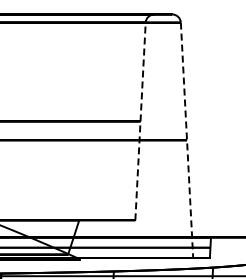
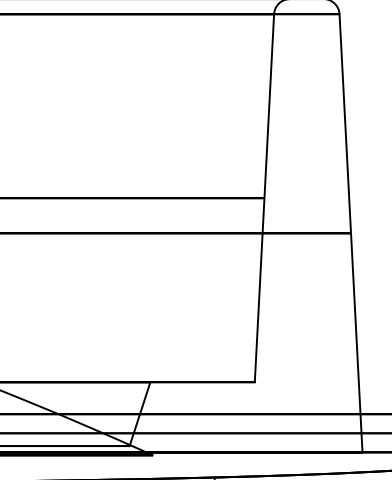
line: (140, 121) -> (264, 198), dashed -> solid
line: (187, 140) -> (351, 233), dashed -> solid

